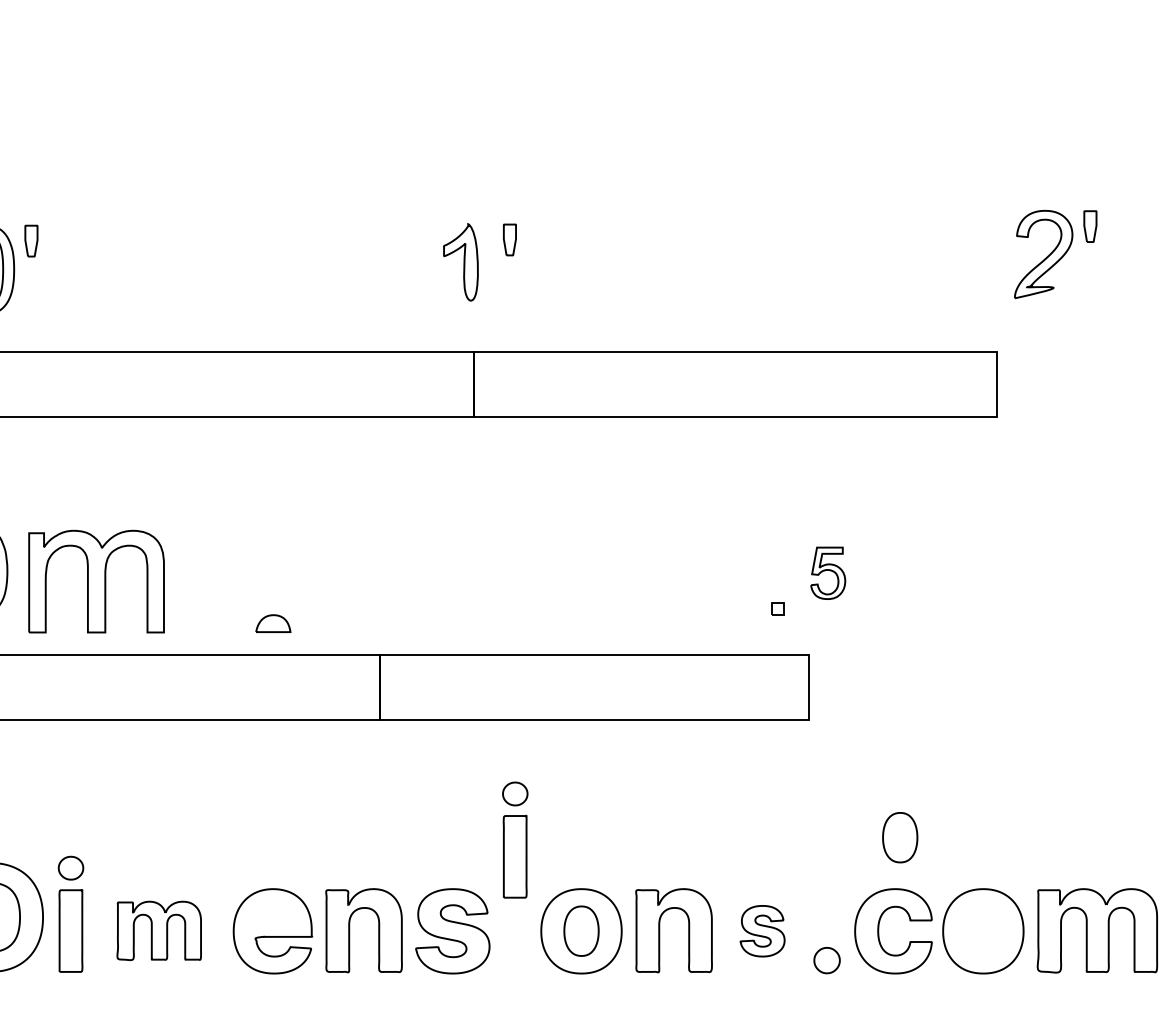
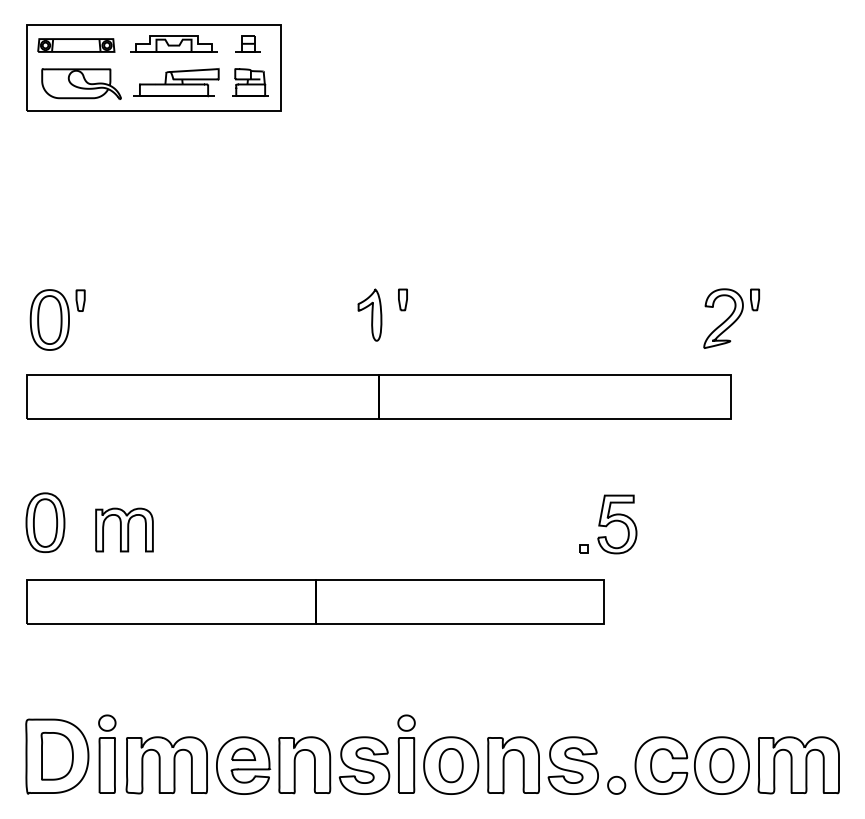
part: (1055, 254) -> (731, 318), moved
part: (828, 573) -> (617, 524), size x1.67
part: (96, 580) -> (124, 529), size x0.62
part: (273, 622) -> (243, 753), moved
part: (899, 837) -> (721, 765), moved
part: (515, 839) -> (406, 753), moved
part: (158, 931) -> (166, 765), size x1.43
part: (761, 931) -> (572, 765), size x1.67

